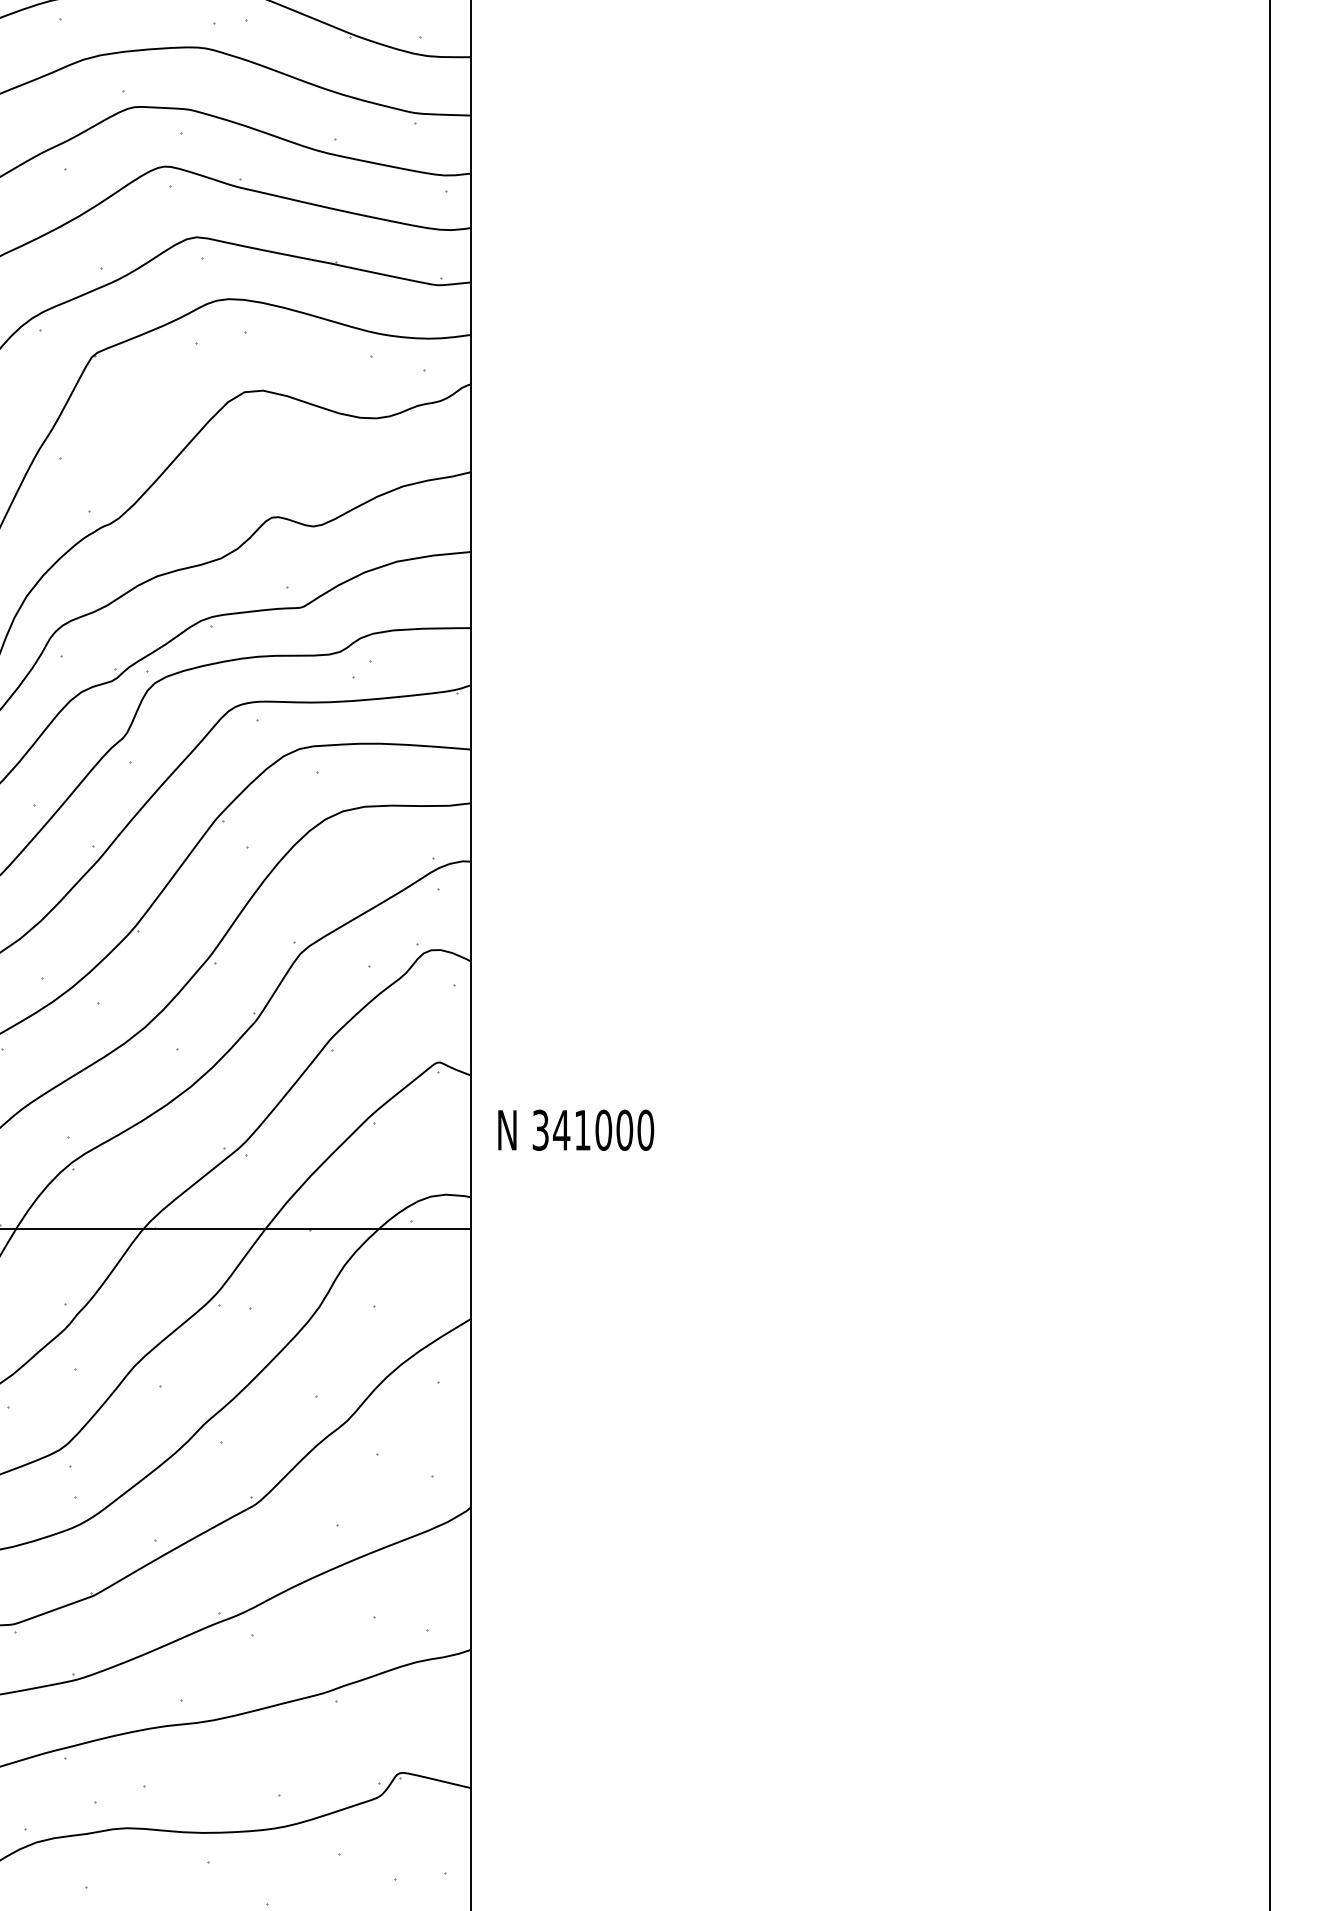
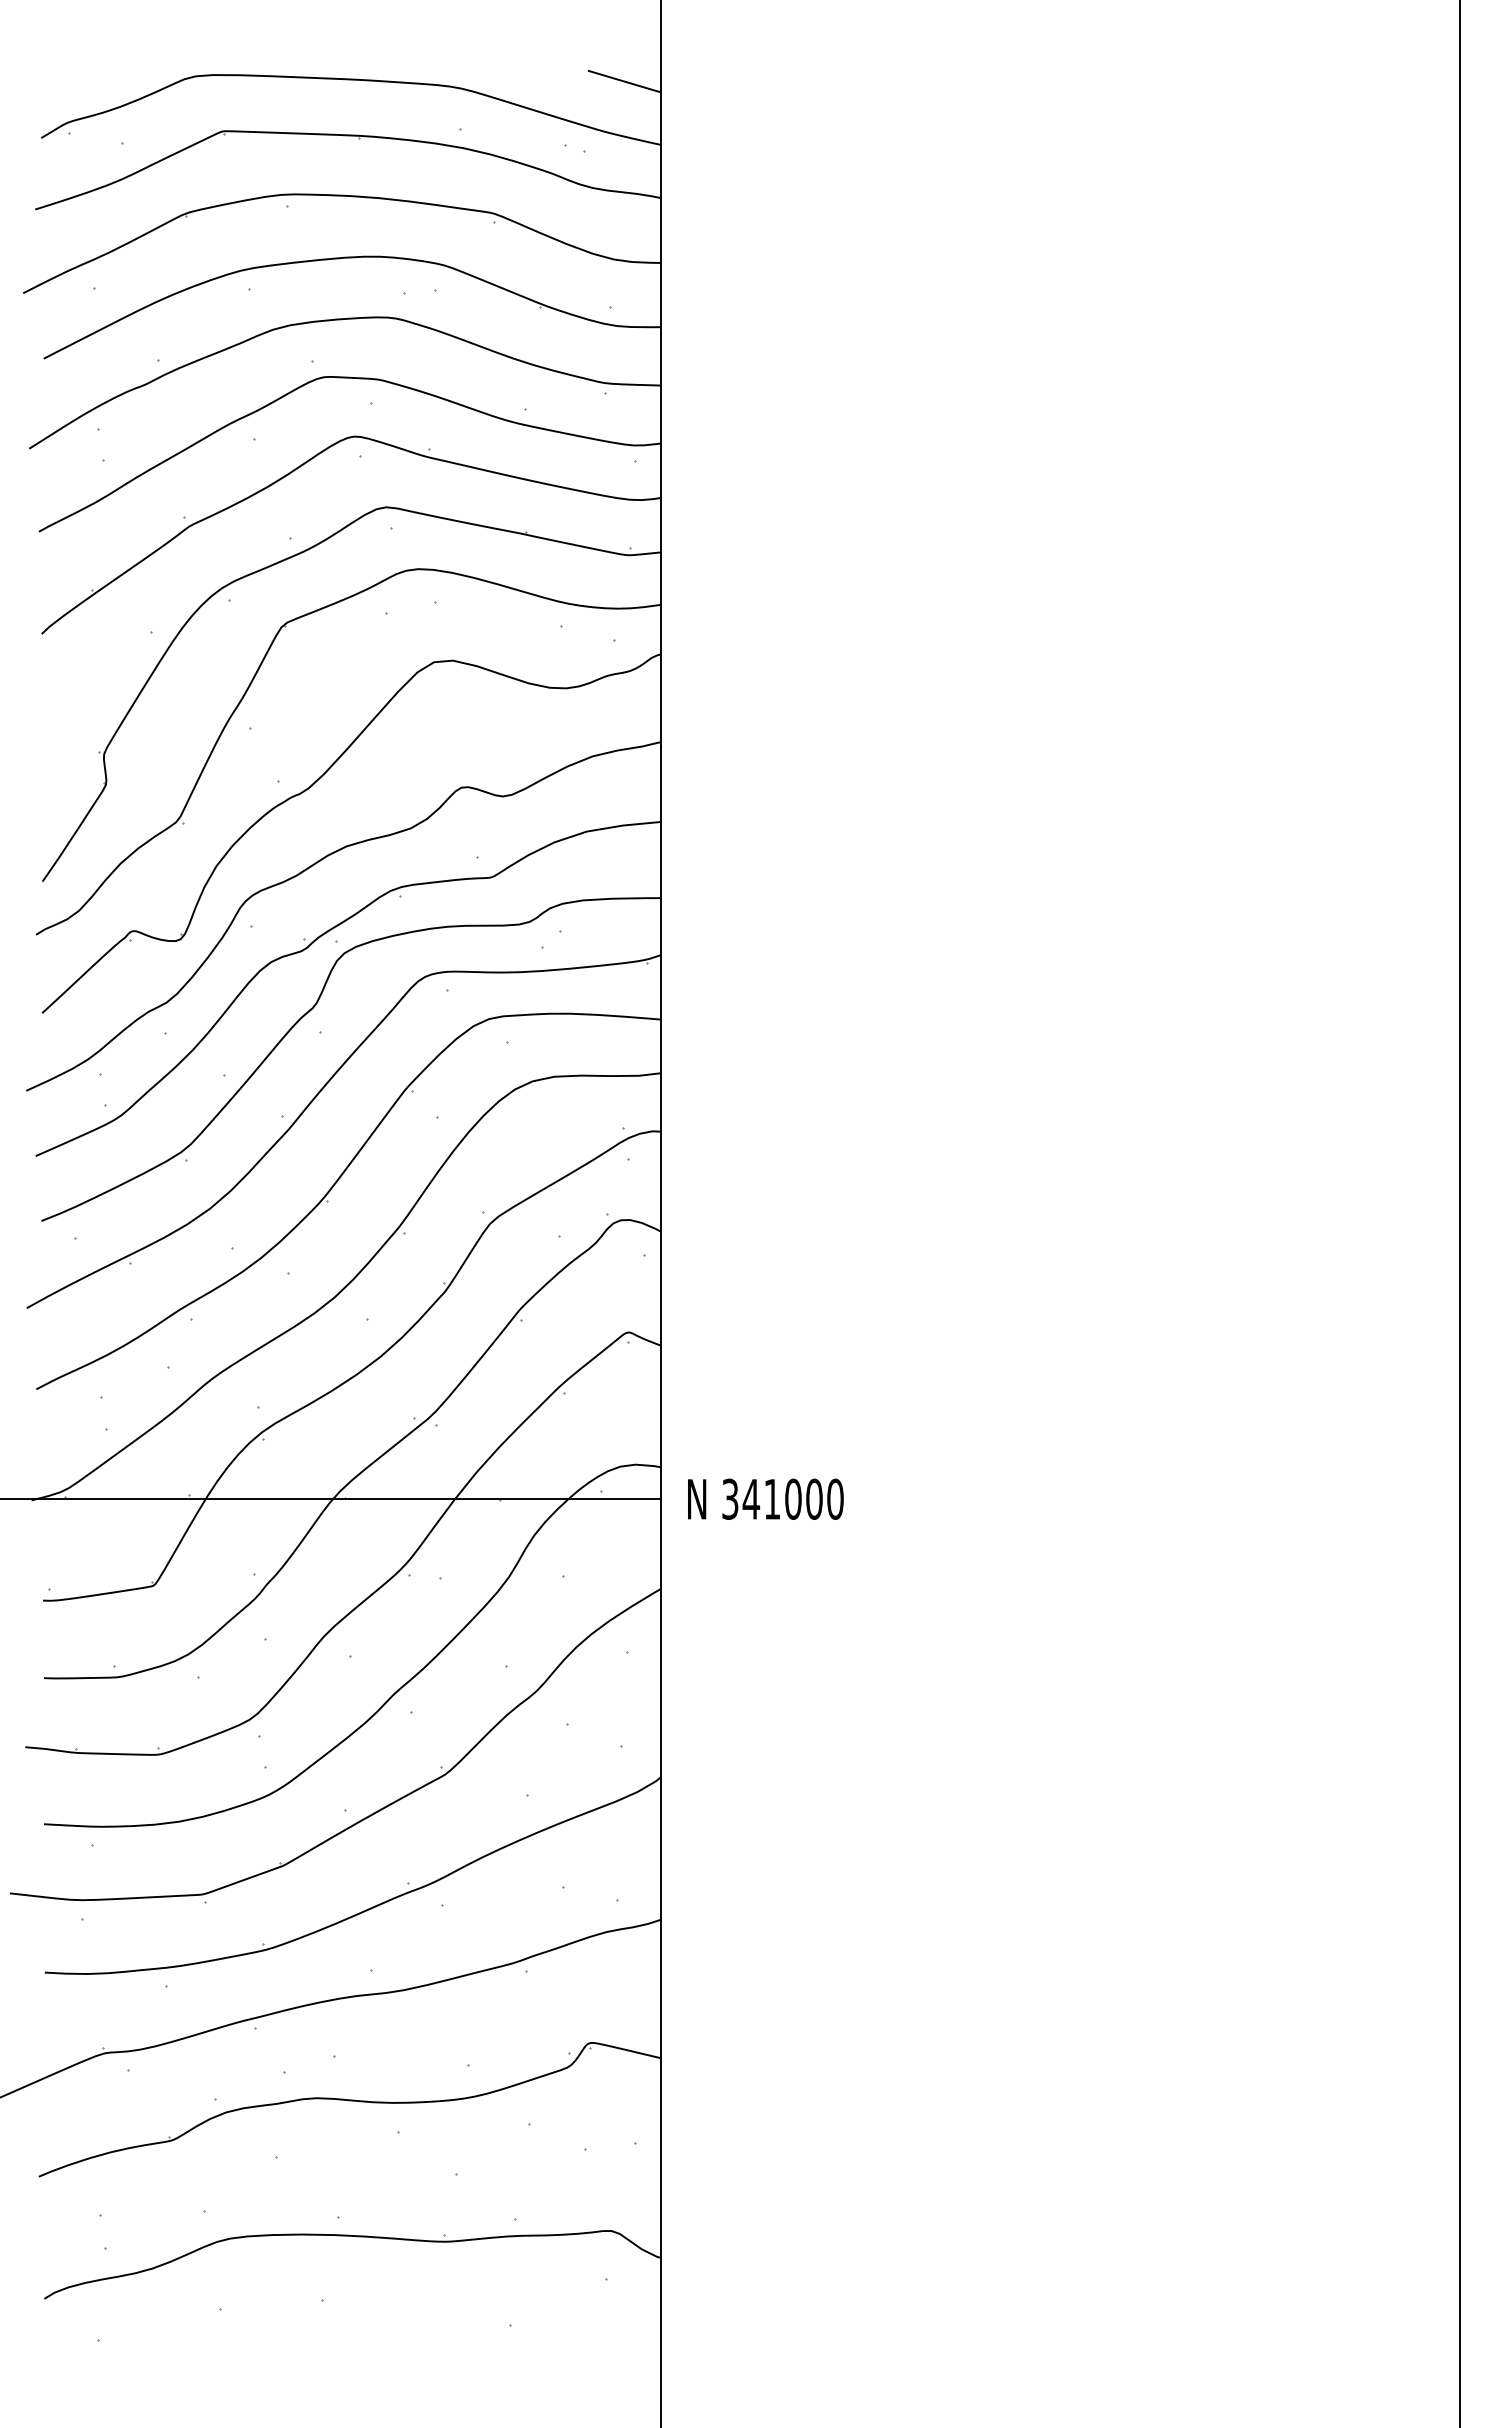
text: (575, 1129) -> (765, 1498), moved

